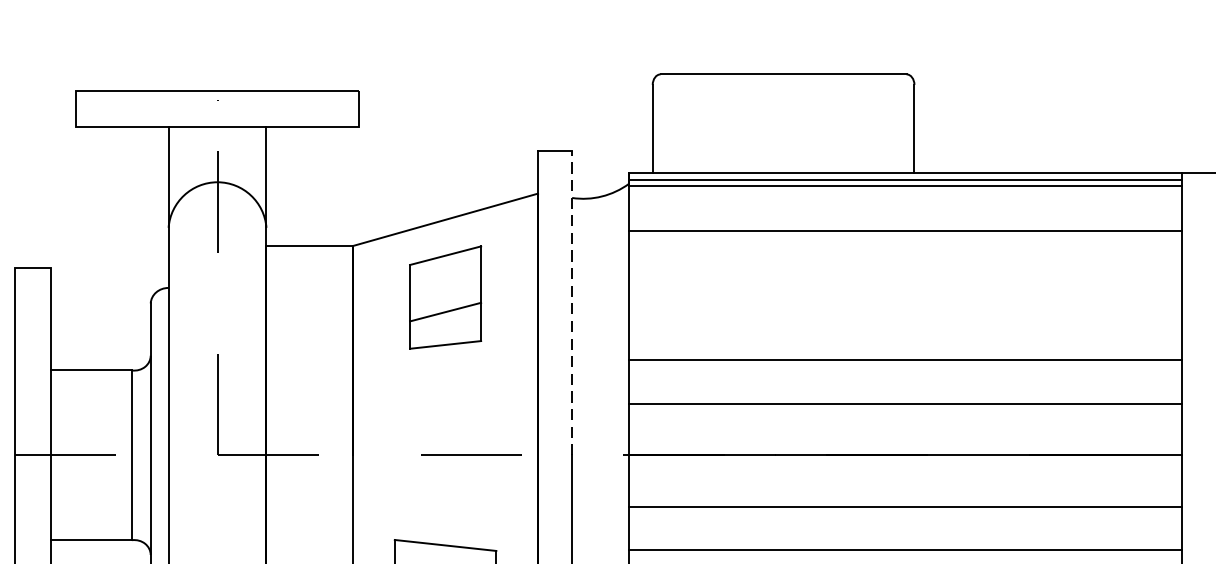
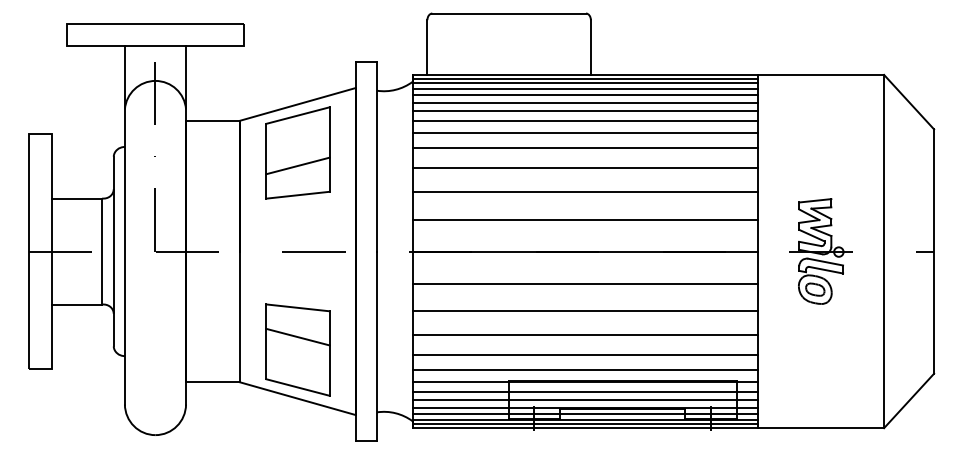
line: (905, 194) -> (585, 88), added
line: (905, 203) -> (585, 94), added
line: (905, 218) -> (585, 103), added
line: (905, 247) -> (585, 121), added
line: (905, 266) -> (585, 133), added
line: (905, 290) -> (585, 148), added
part: (444, 296) -> (297, 152), size x1.43
line: (572, 303) -> (377, 156), dashed -> solid
line: (905, 322) -> (585, 168), added

